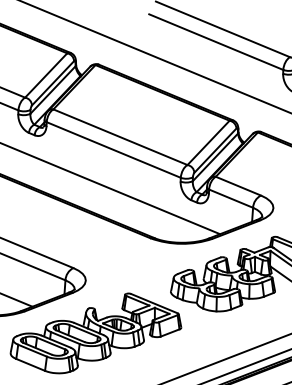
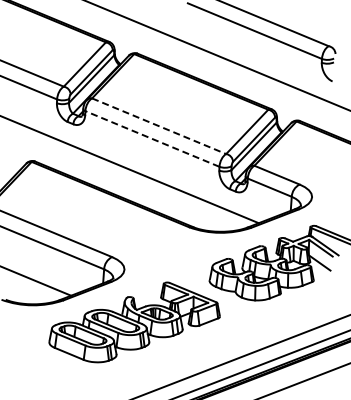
line: (120, 137) -> (159, 126), solid -> dashed
line: (113, 149) -> (152, 138), solid -> dashed

